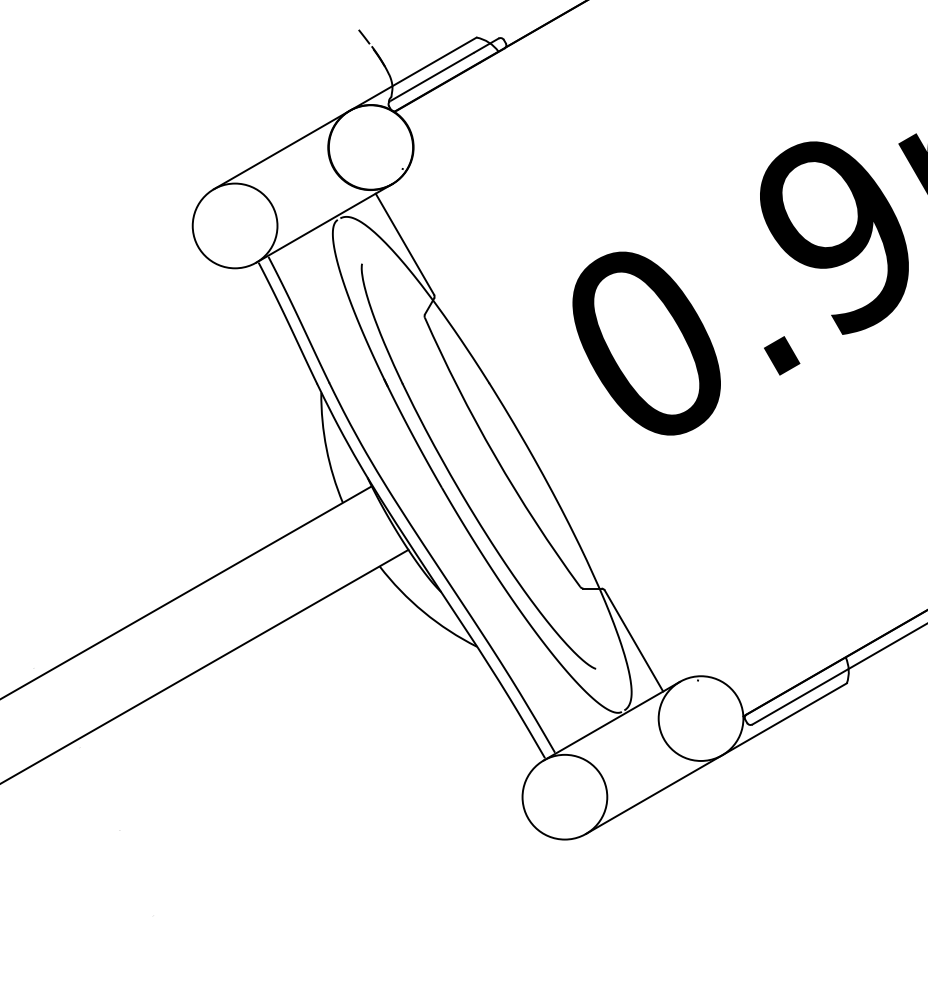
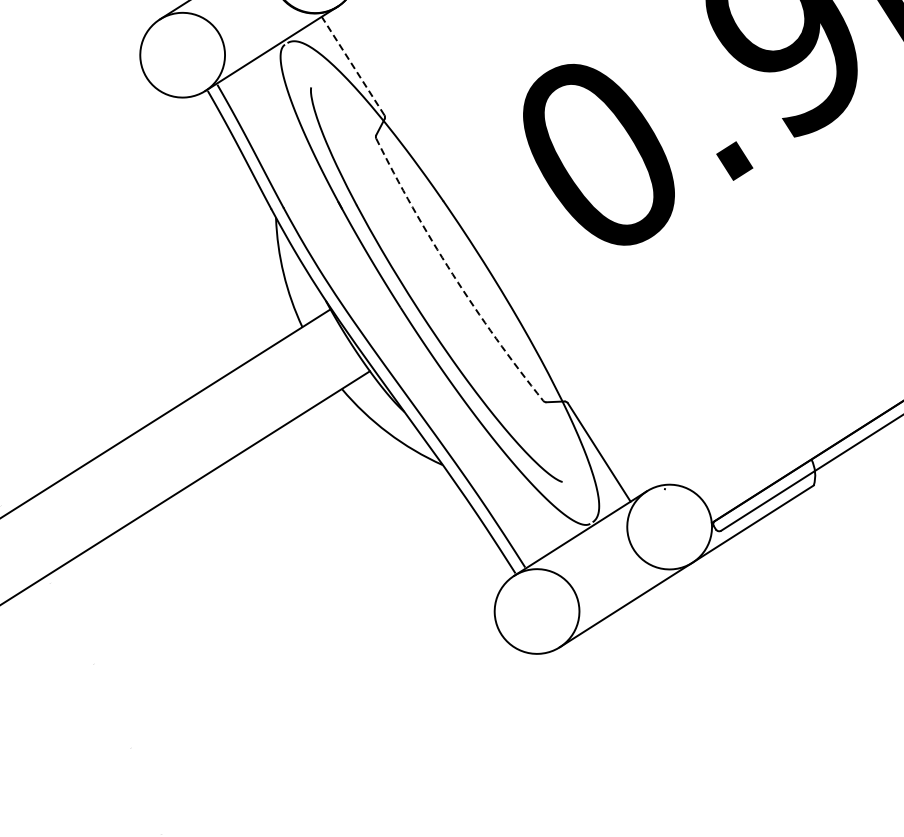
line: (404, 243) -> (352, 65), solid -> dashed
arc: (495, 456) -> (452, 274), solid -> dashed

